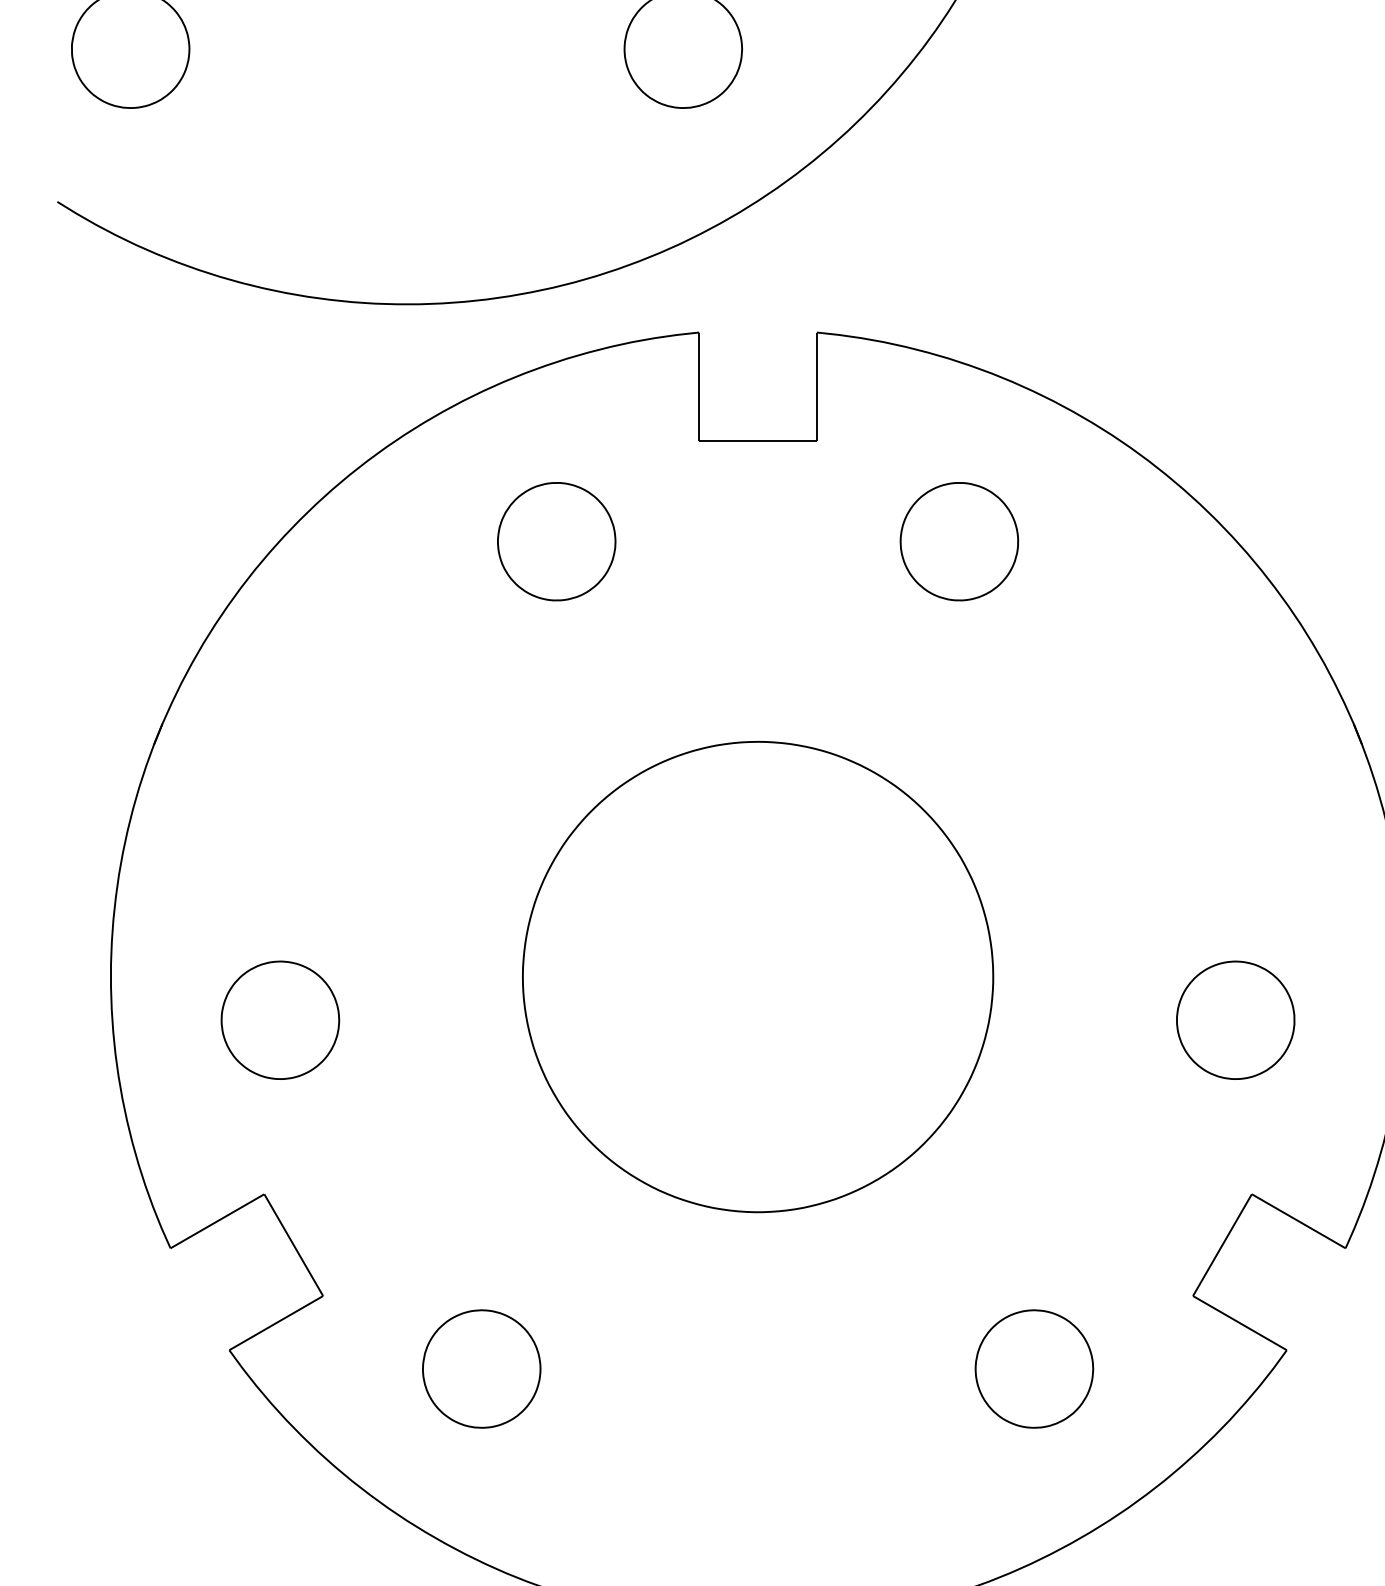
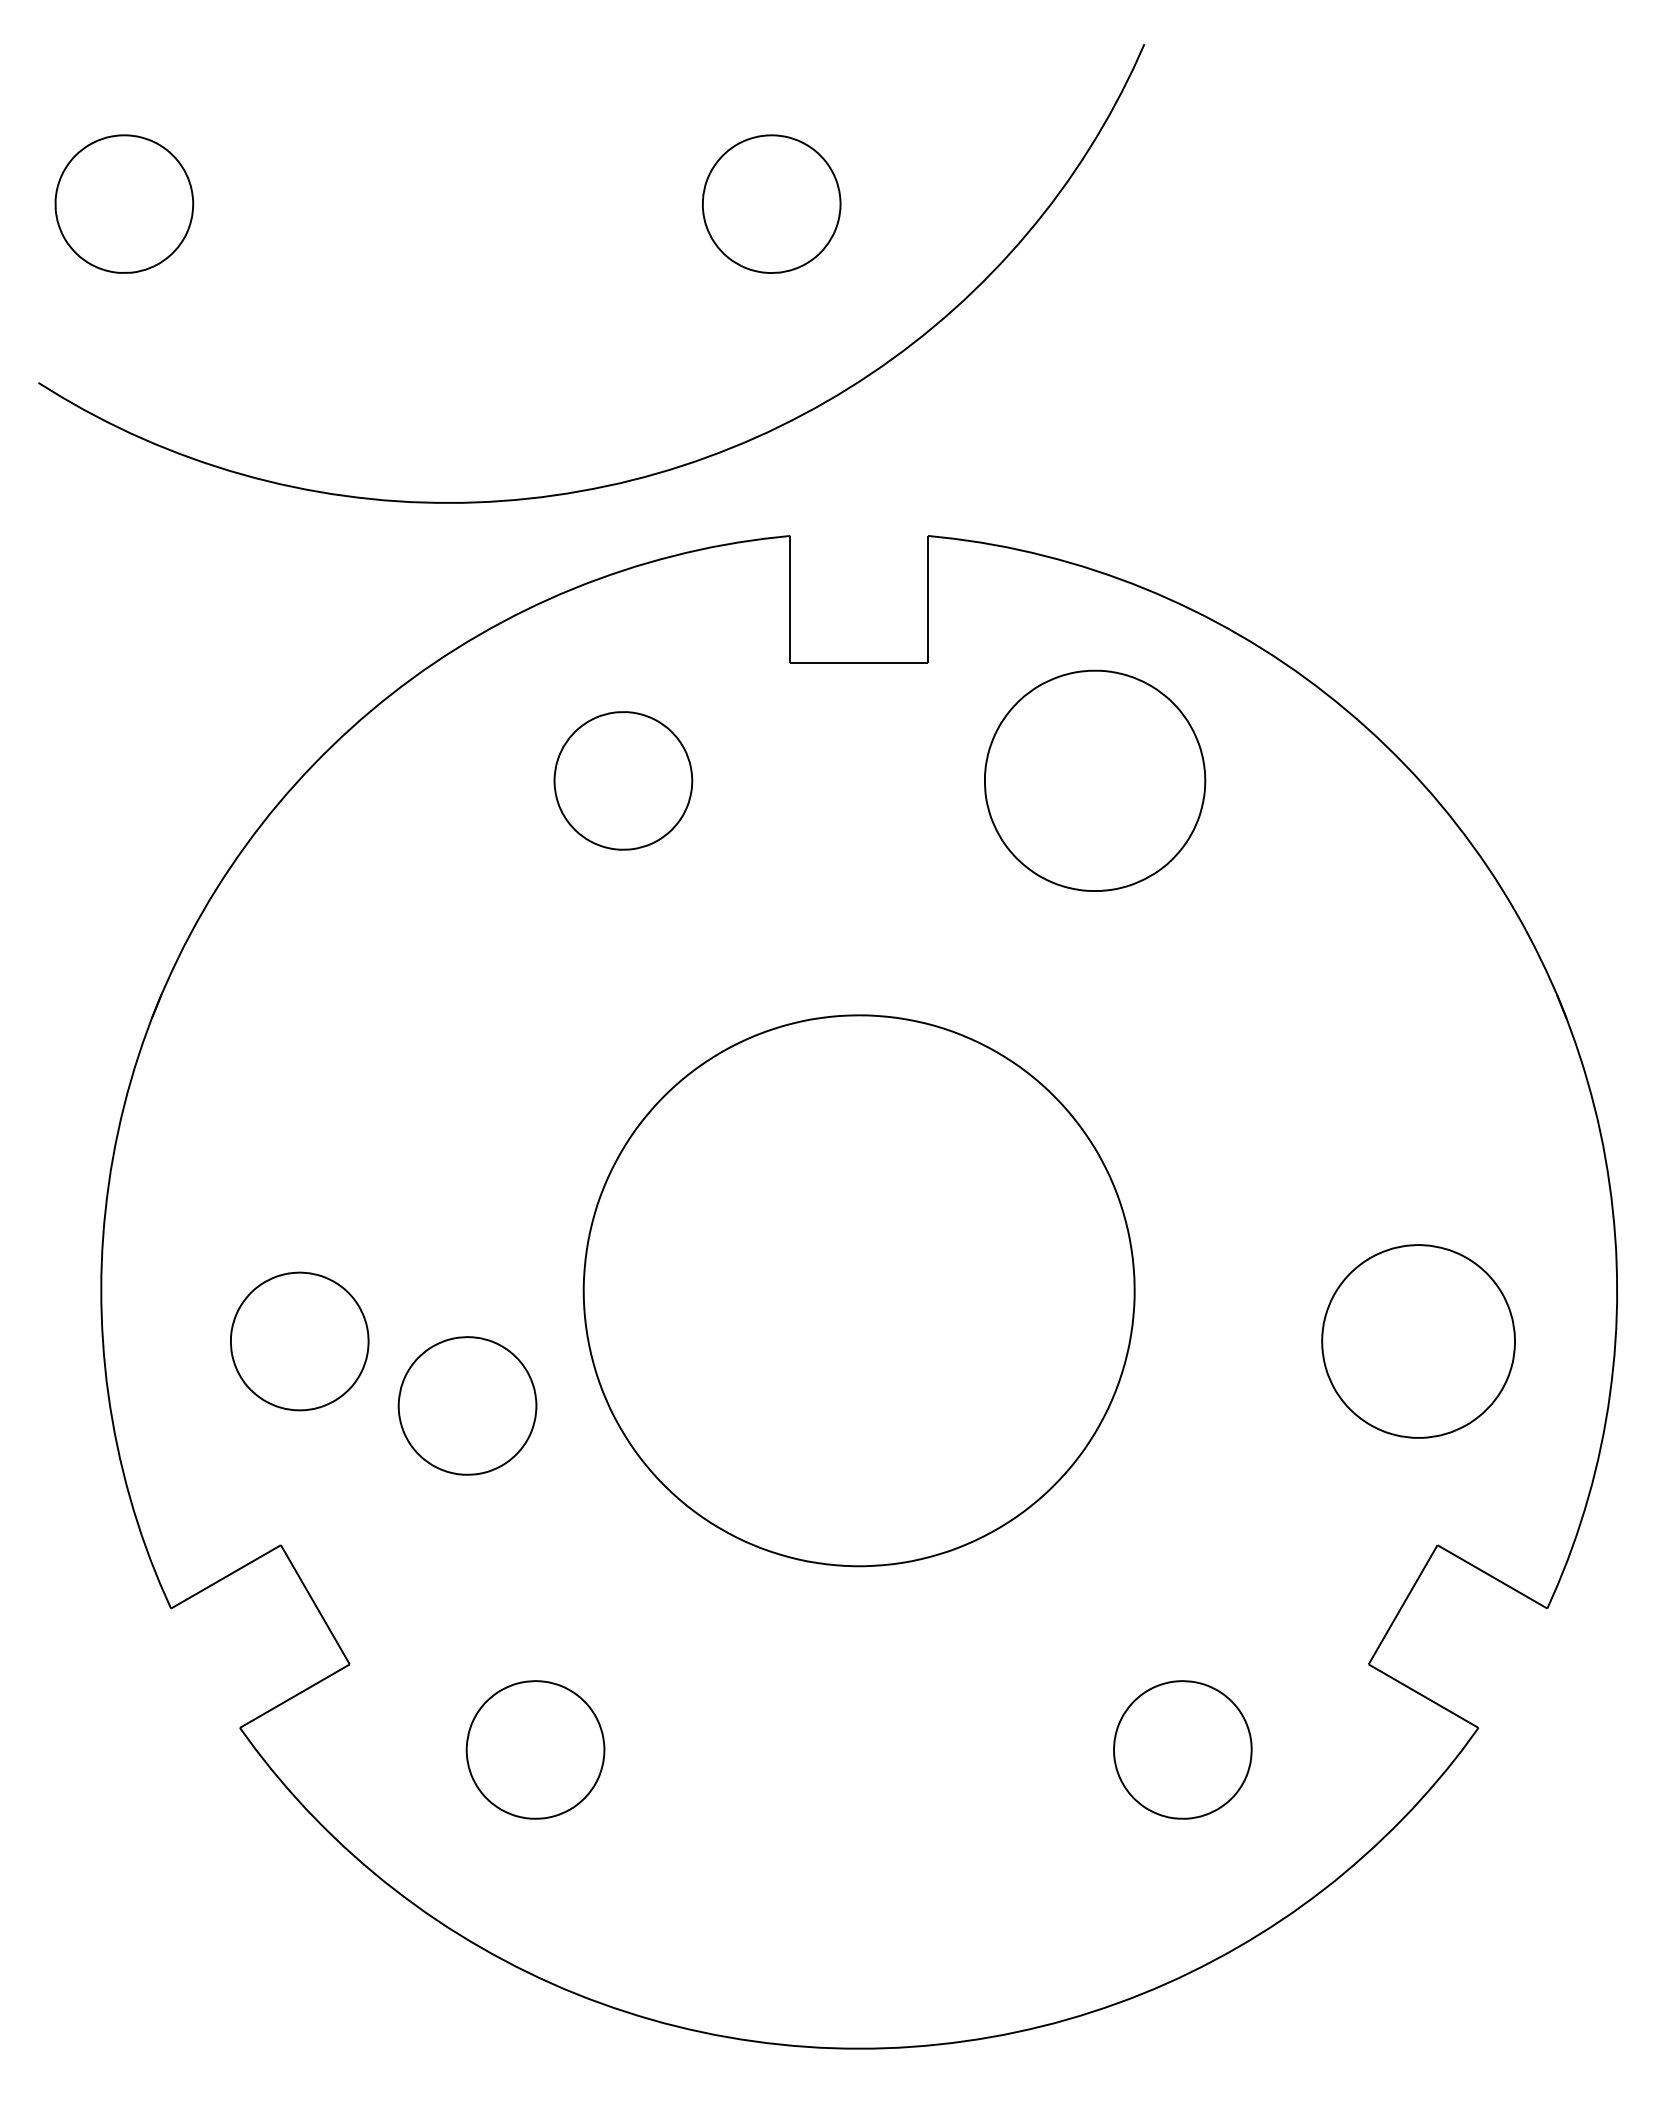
part: (958, 541) -> (1094, 780), size x1.6
part: (1235, 1020) -> (1418, 1341), size x1.4
part: (423, 1074) -> (467, 1405), added

